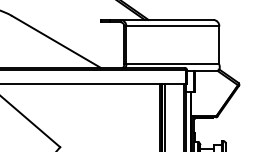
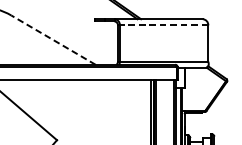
line: (172, 26) -> (163, 25), solid -> dashed
line: (56, 41) -> (53, 39), solid -> dashed

